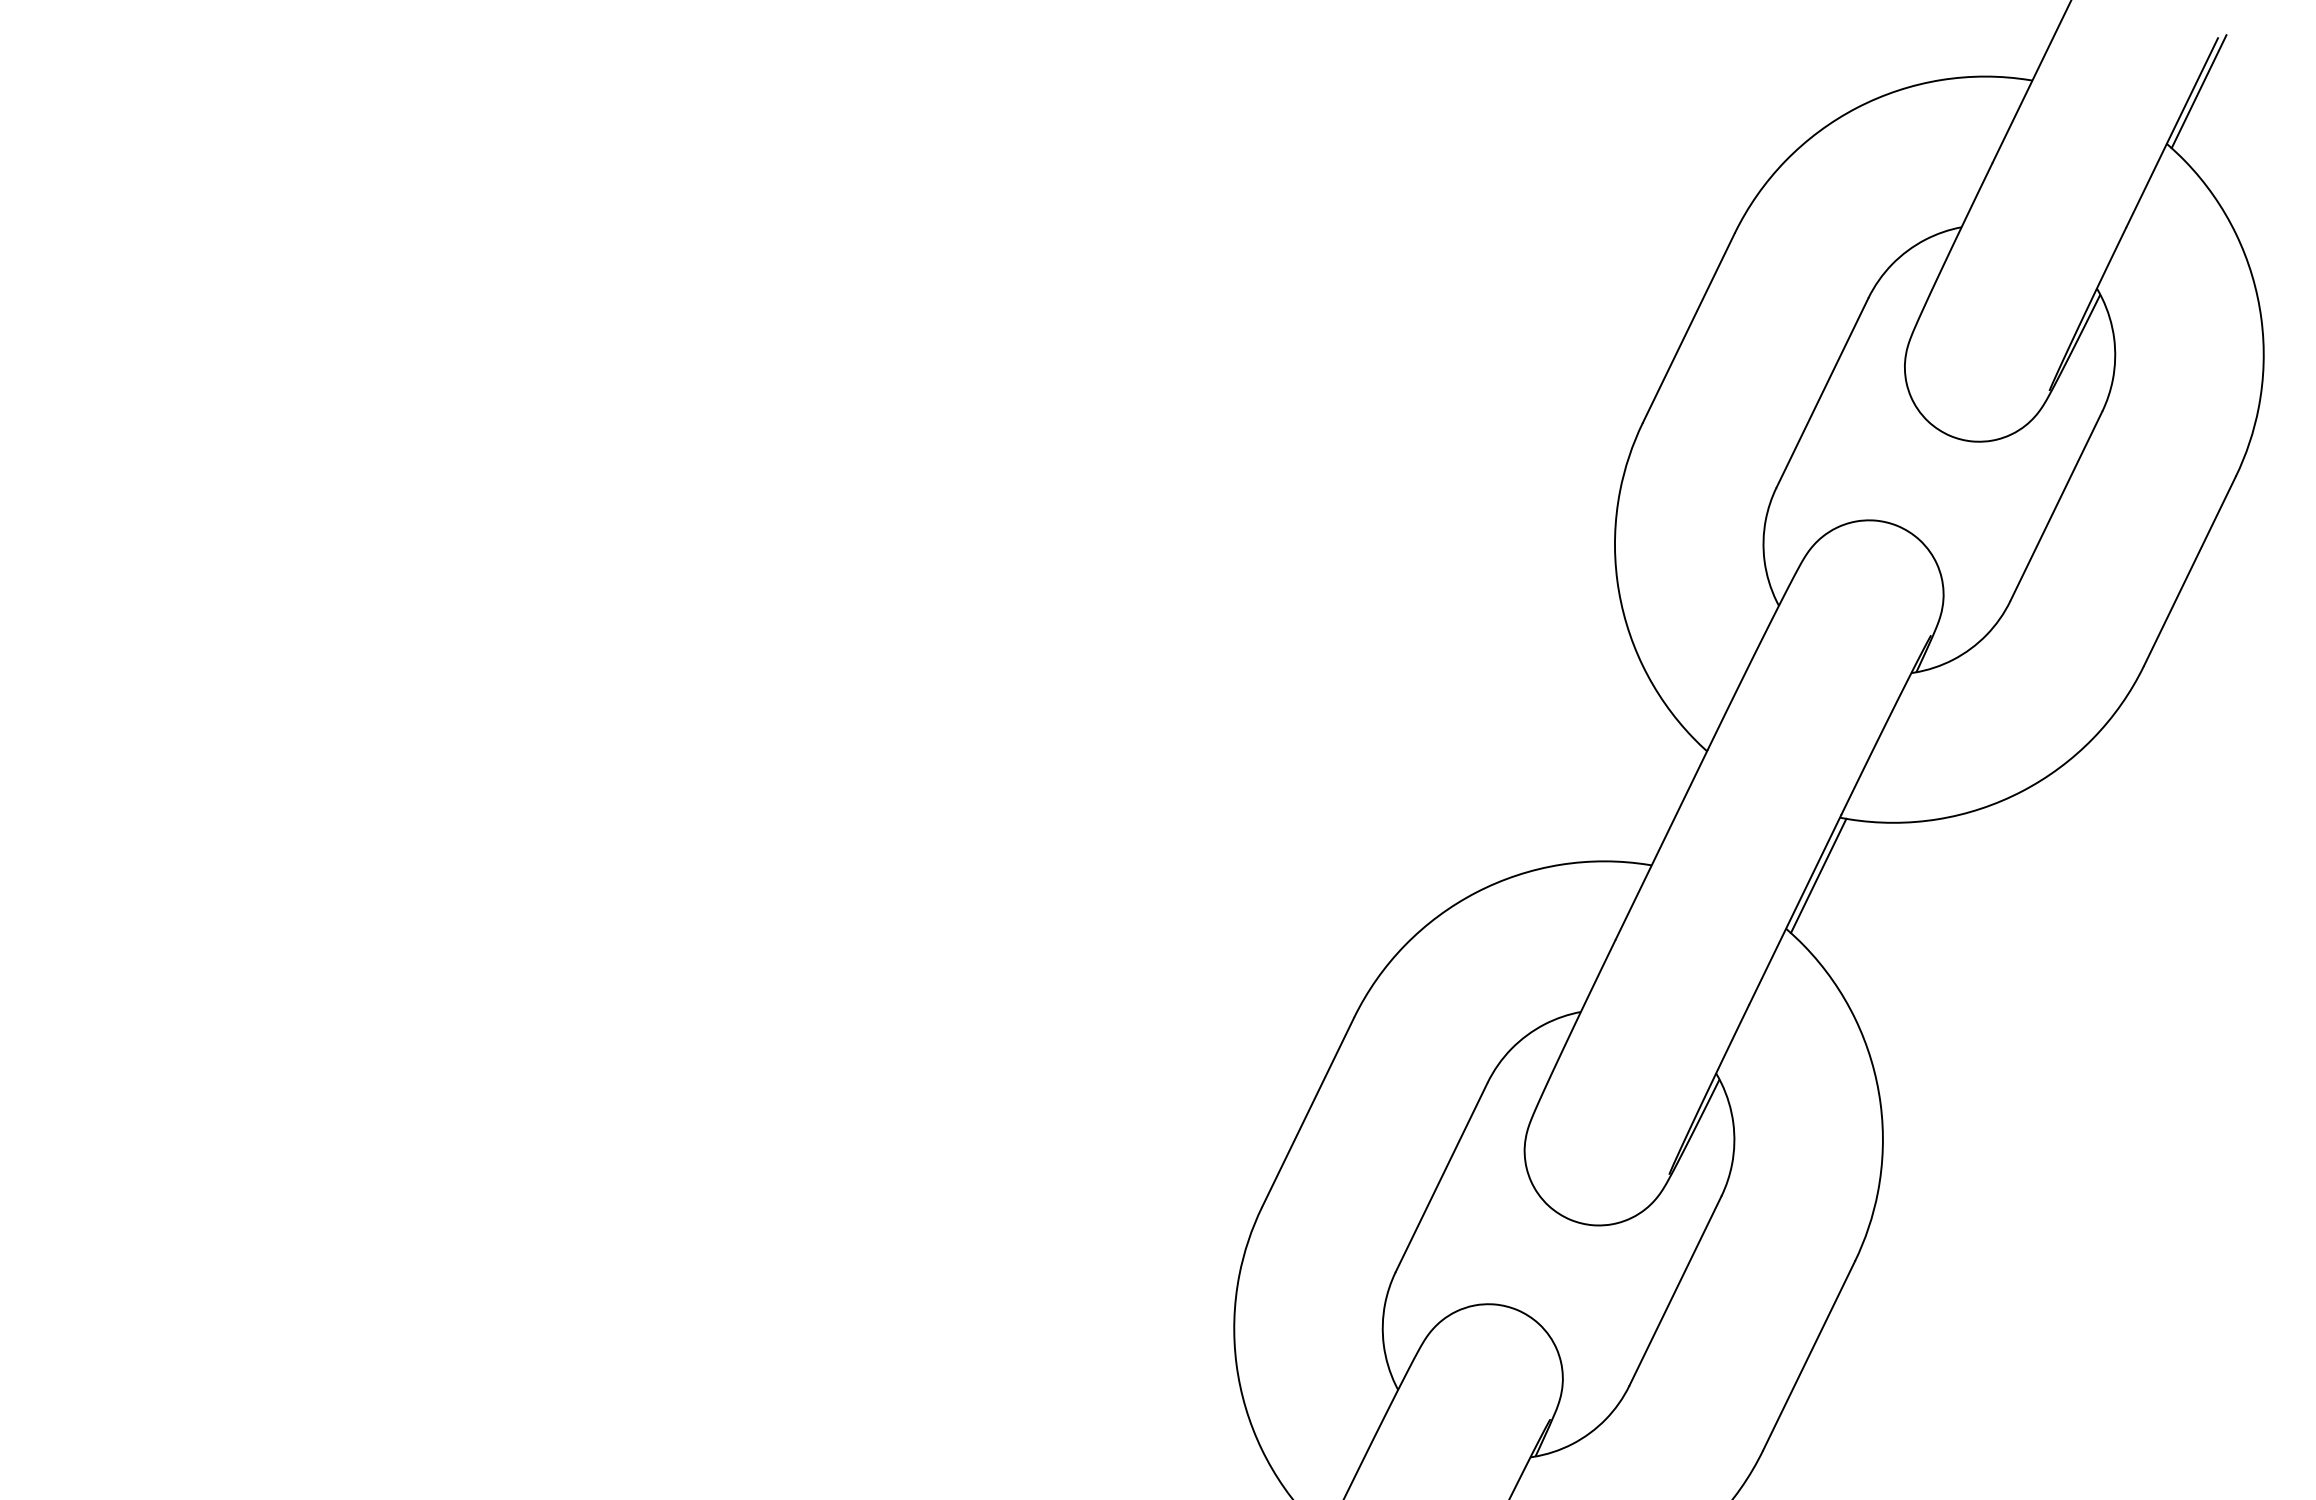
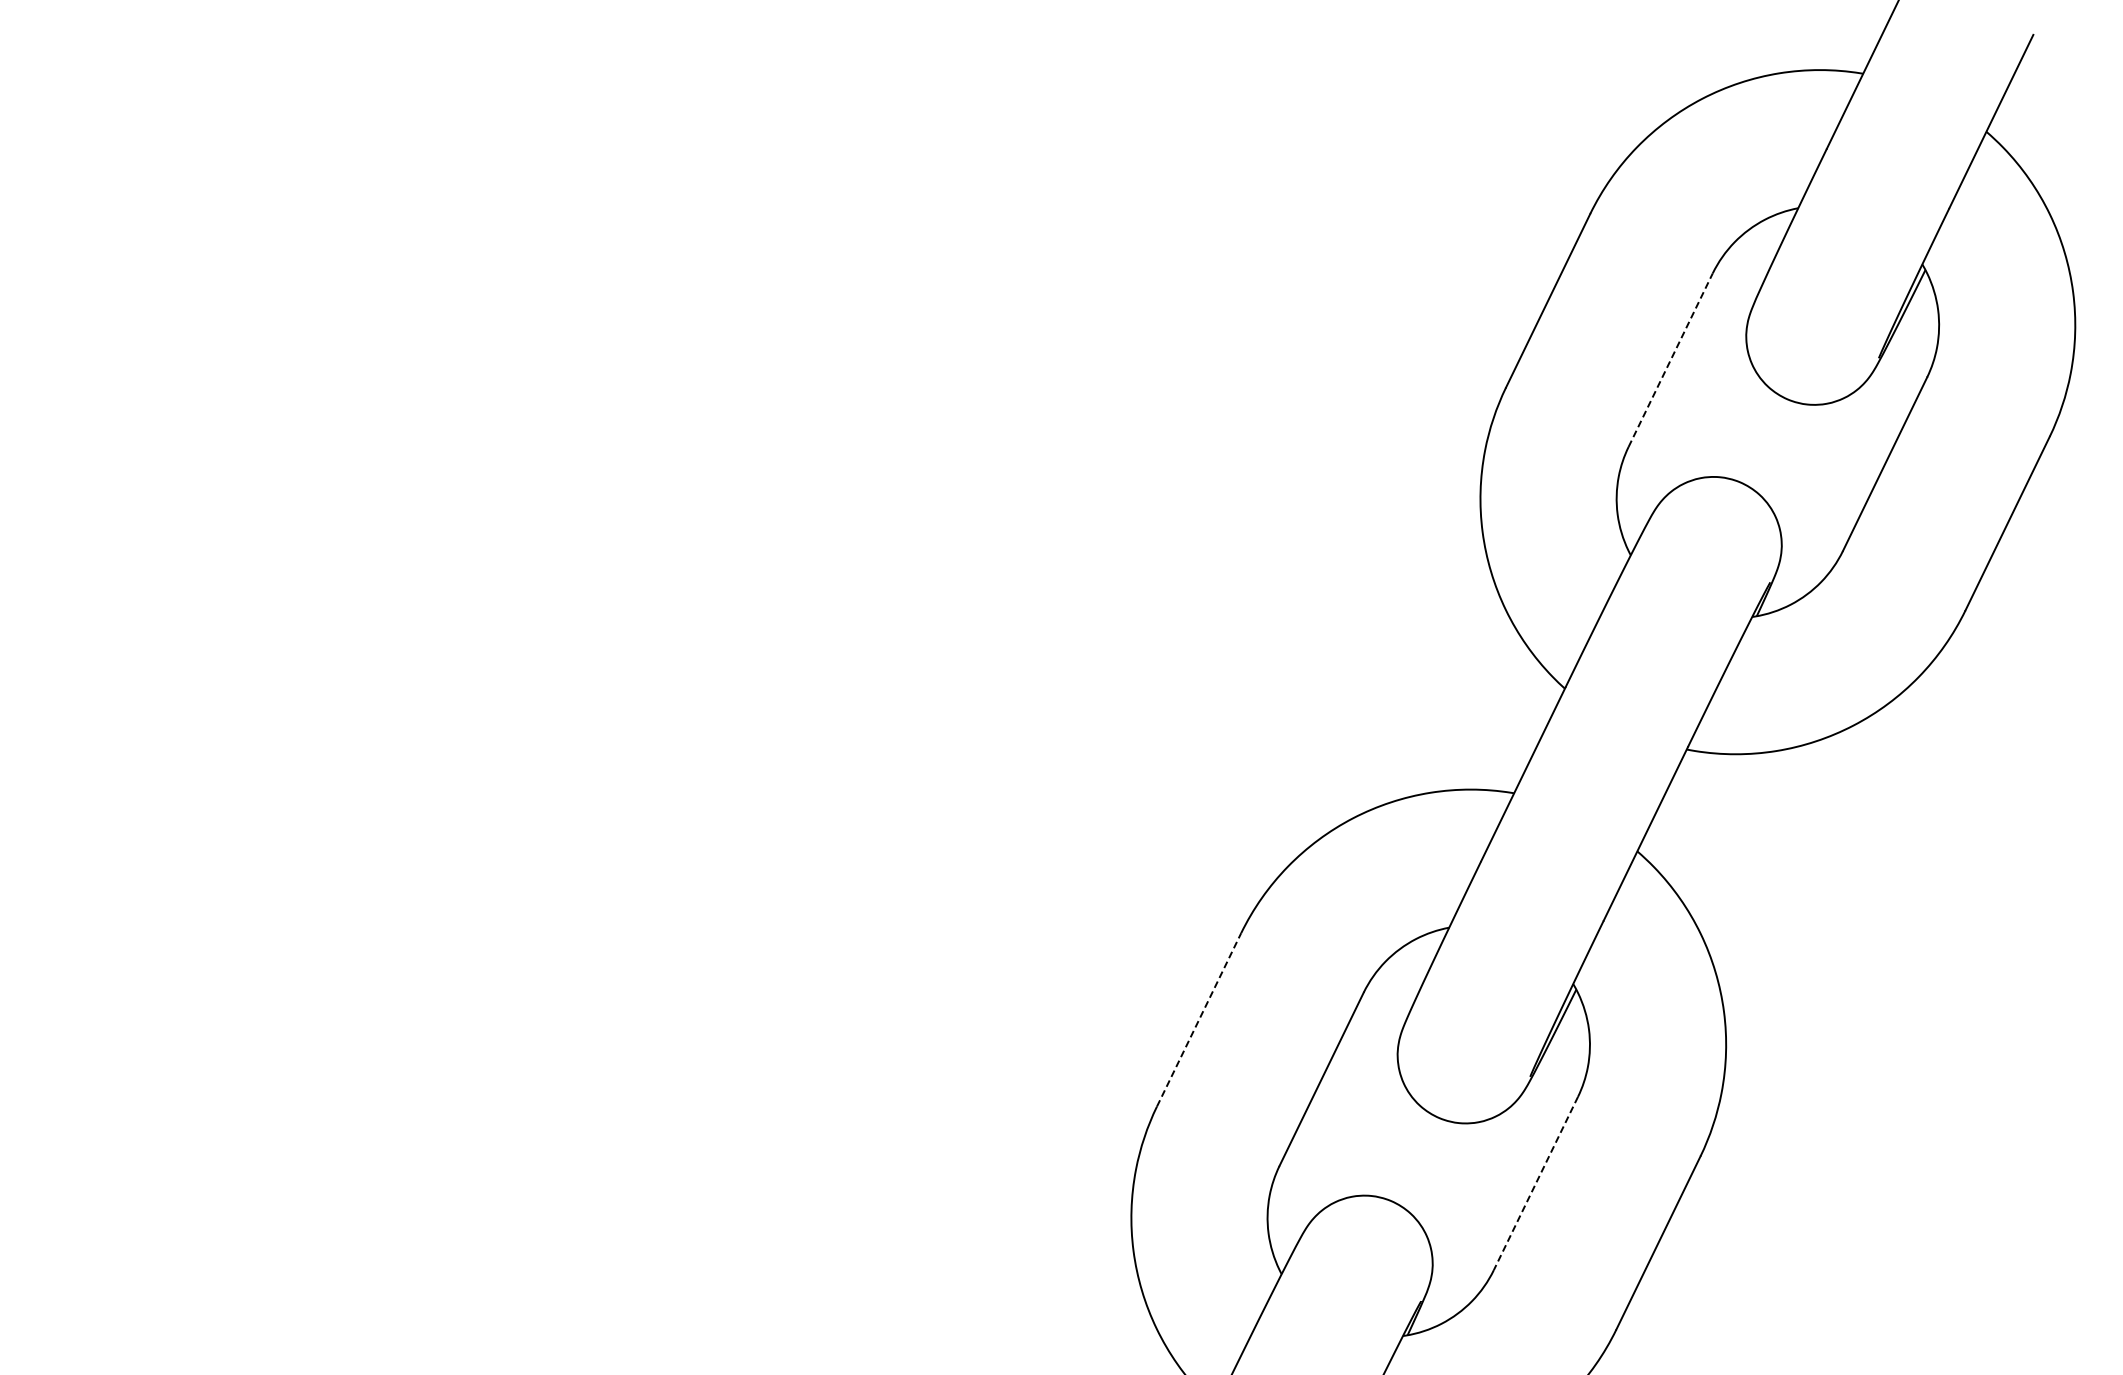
line: (2198, 91) -> (2015, 83), removed
line: (1822, 392) -> (1670, 359), solid -> dashed
line: (1817, 875) -> (1666, 802), removed
line: (1308, 1112) -> (1199, 1019), solid -> dashed
line: (1674, 1290) -> (1535, 1183), solid -> dashed

